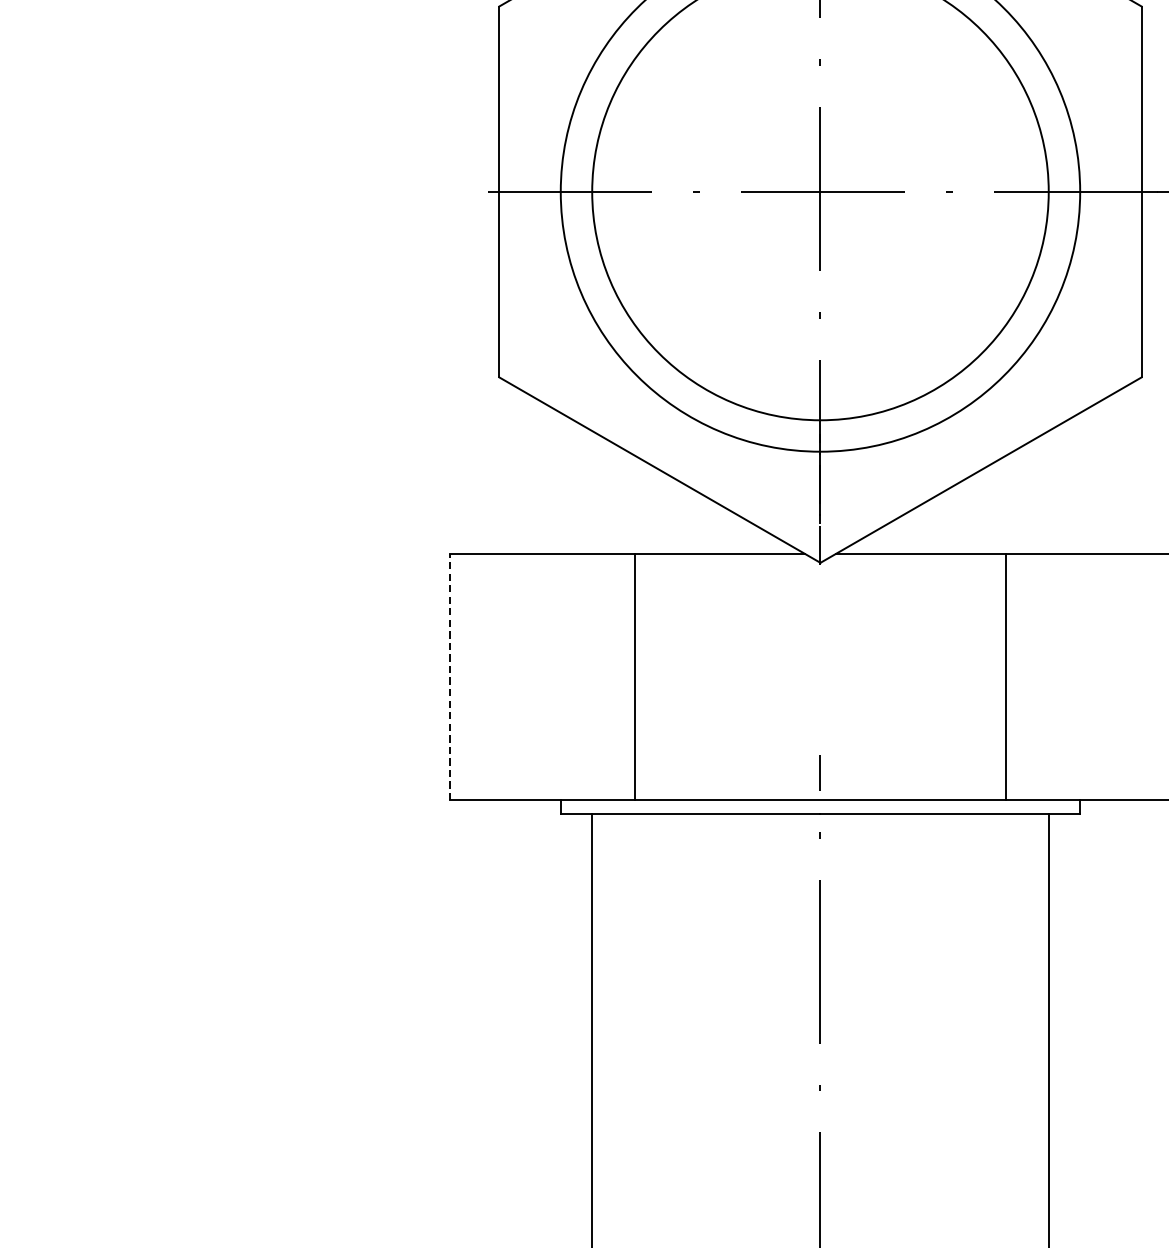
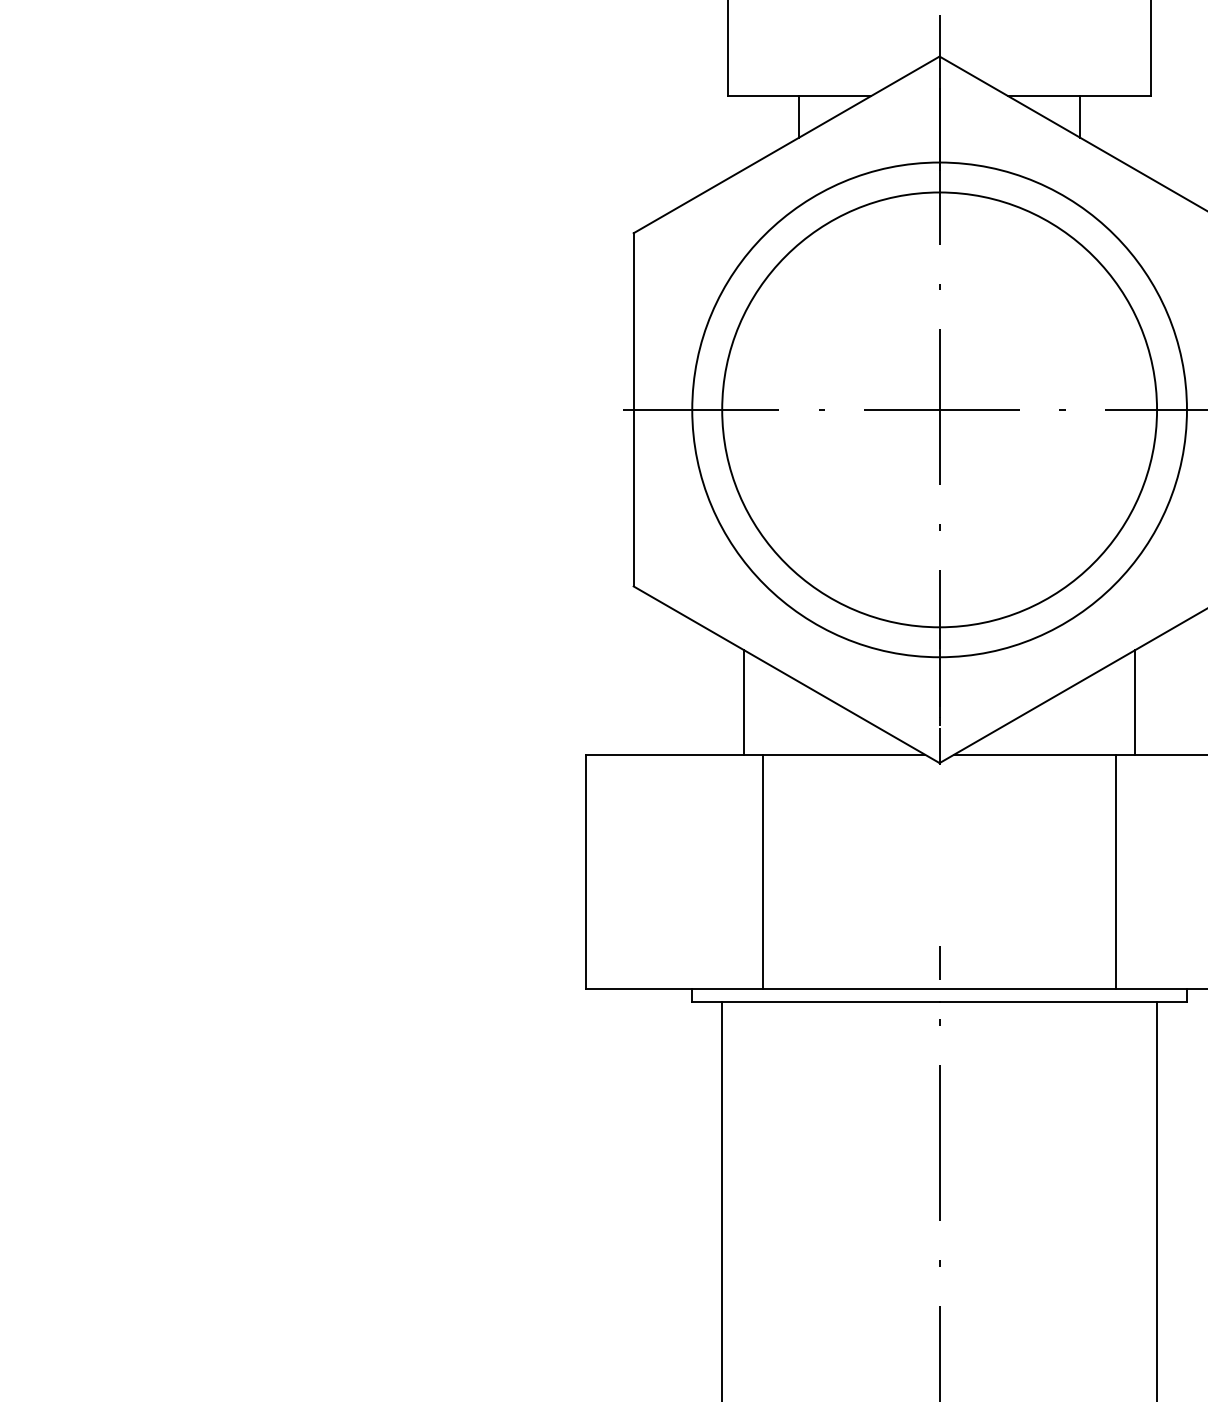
line: (615, 499) -> (744, 702), added
line: (1025, 499) -> (1134, 702), added
line: (449, 676) -> (586, 871), dashed -> solid

